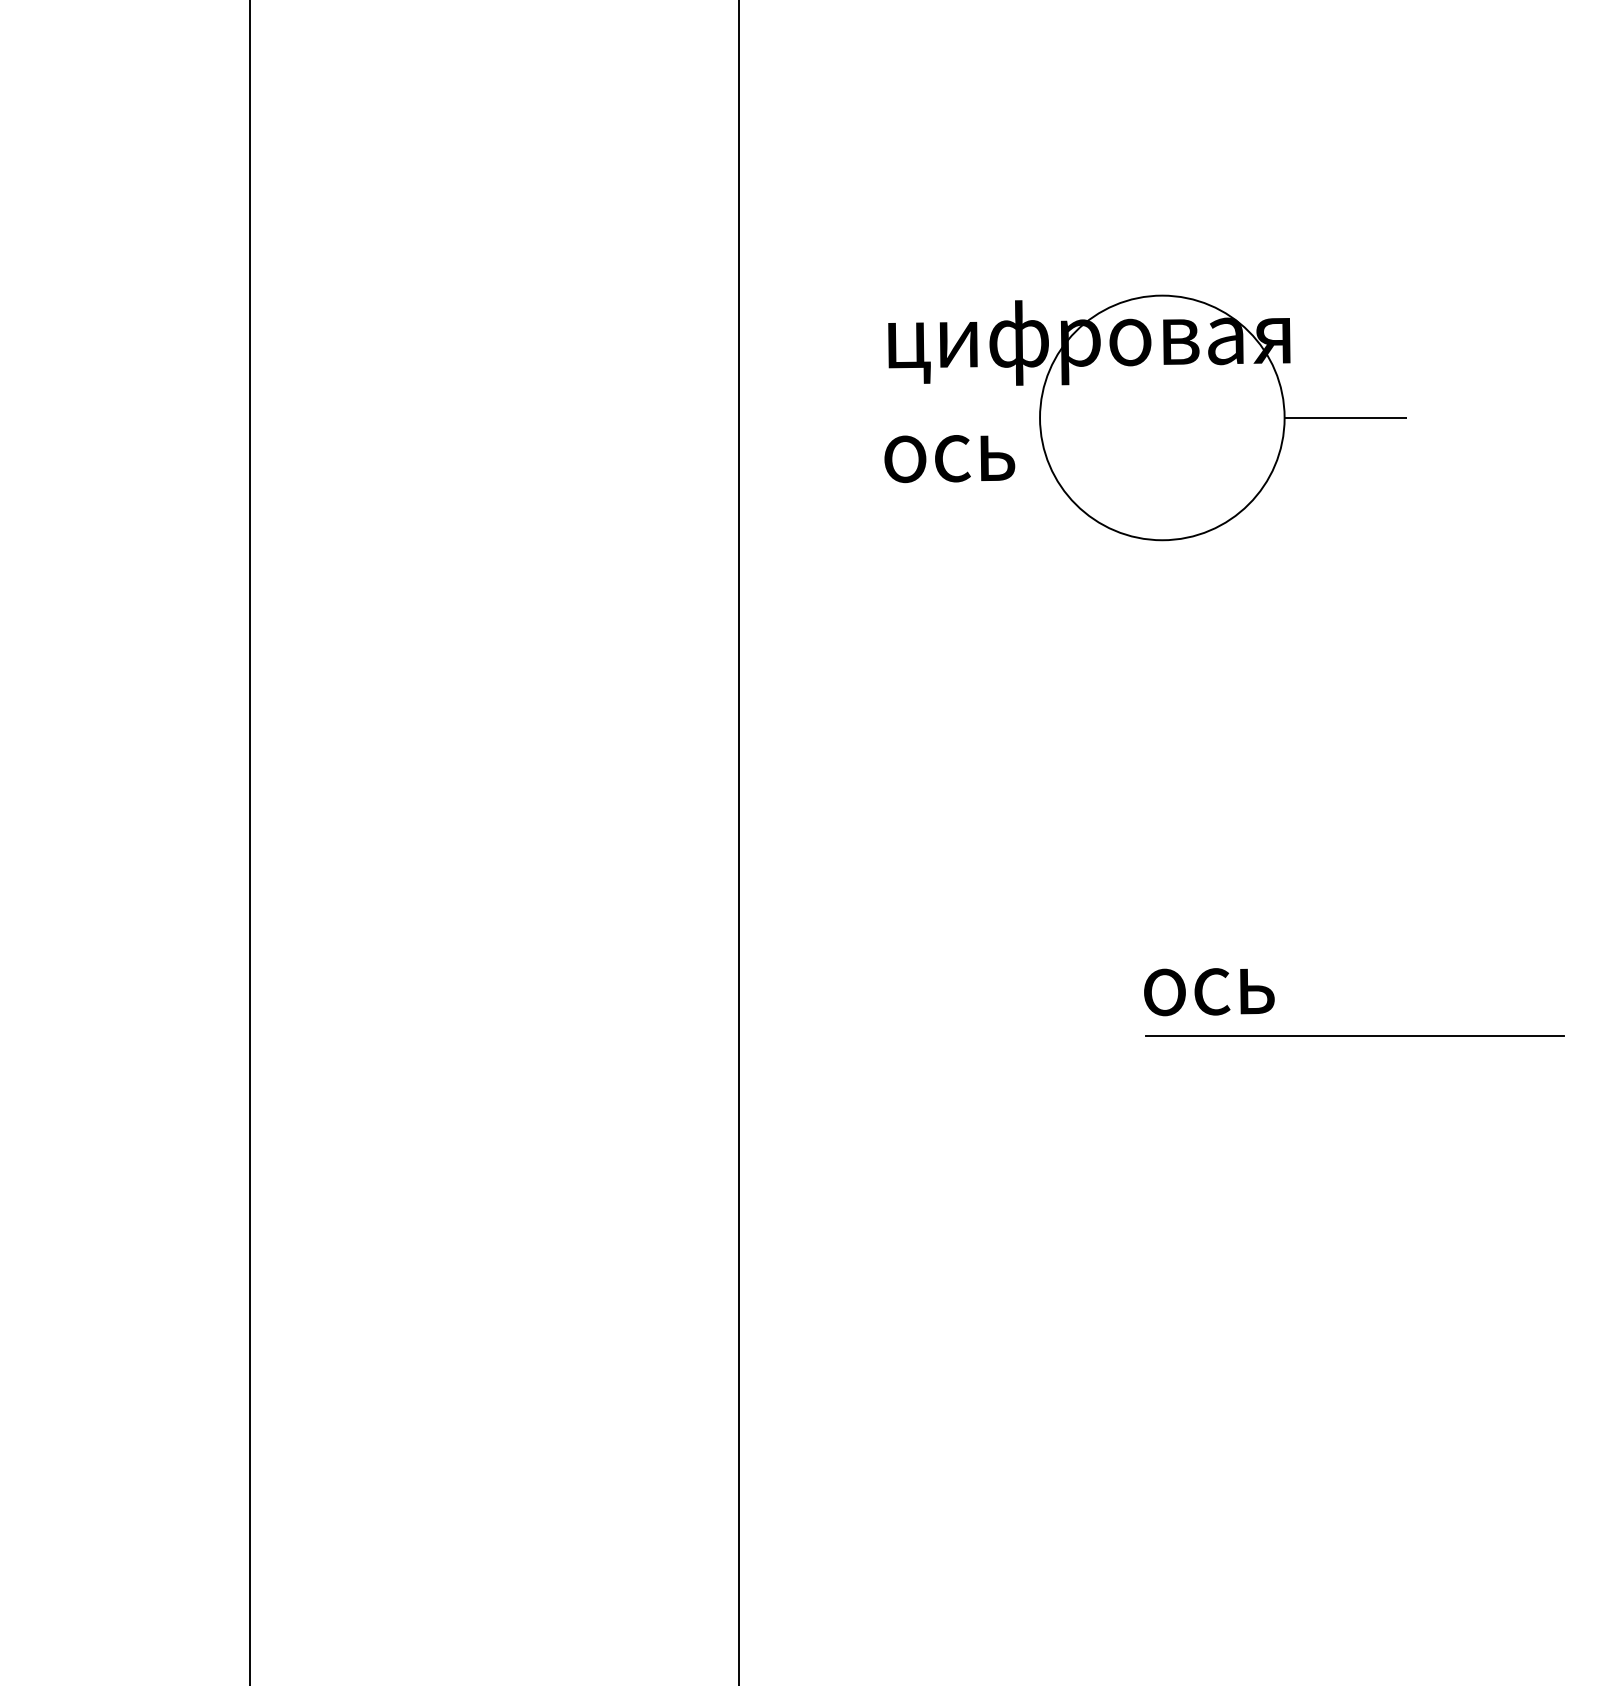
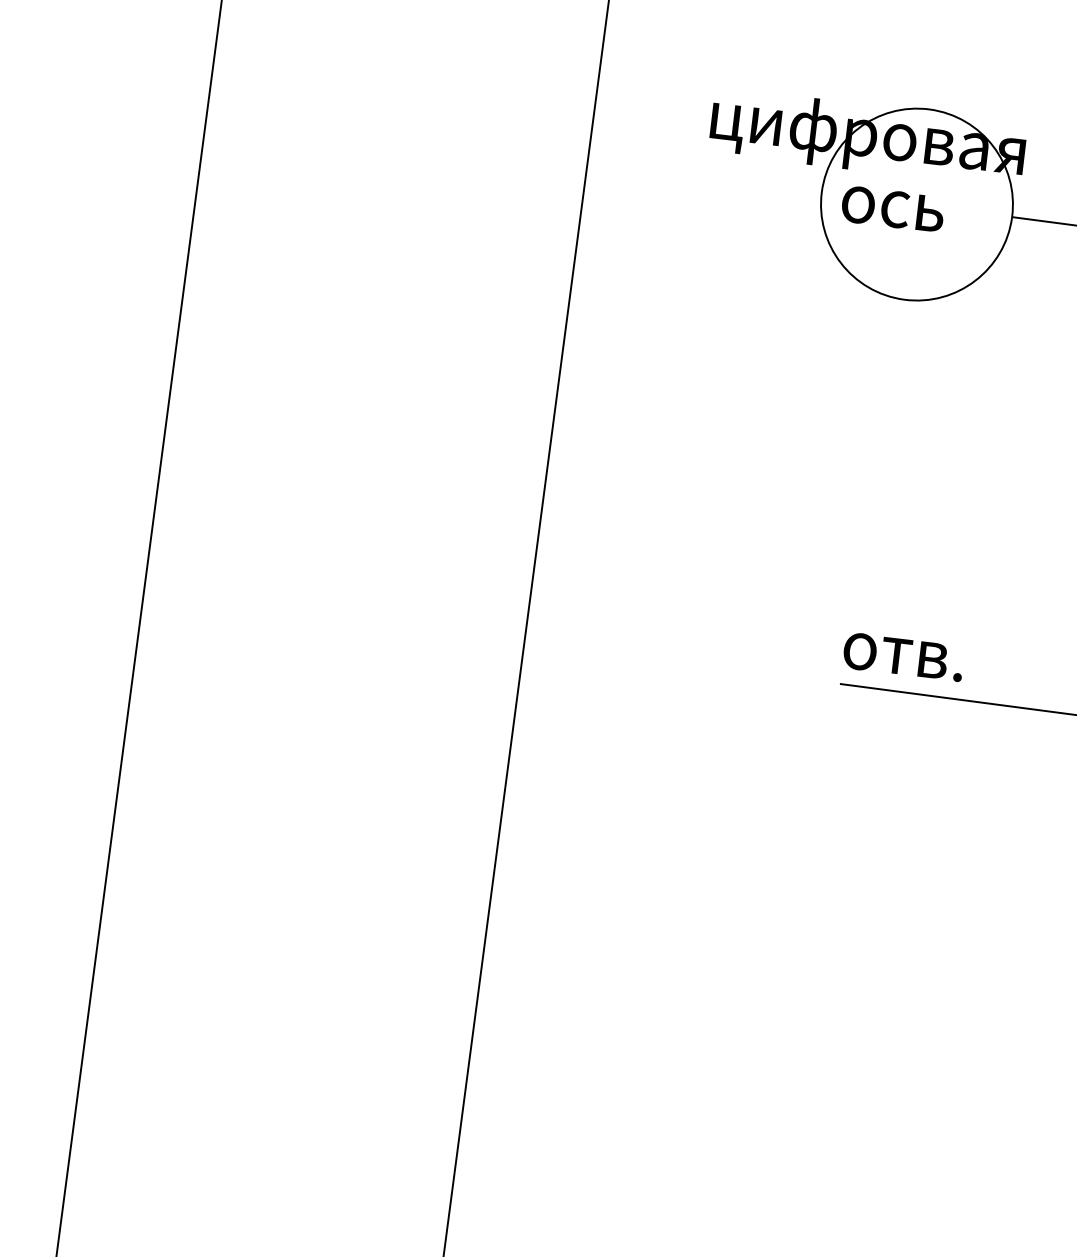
text: (949, 459) -> (892, 209), moved
text: (1244, 991) -> (922, 659), ось -> отв.

